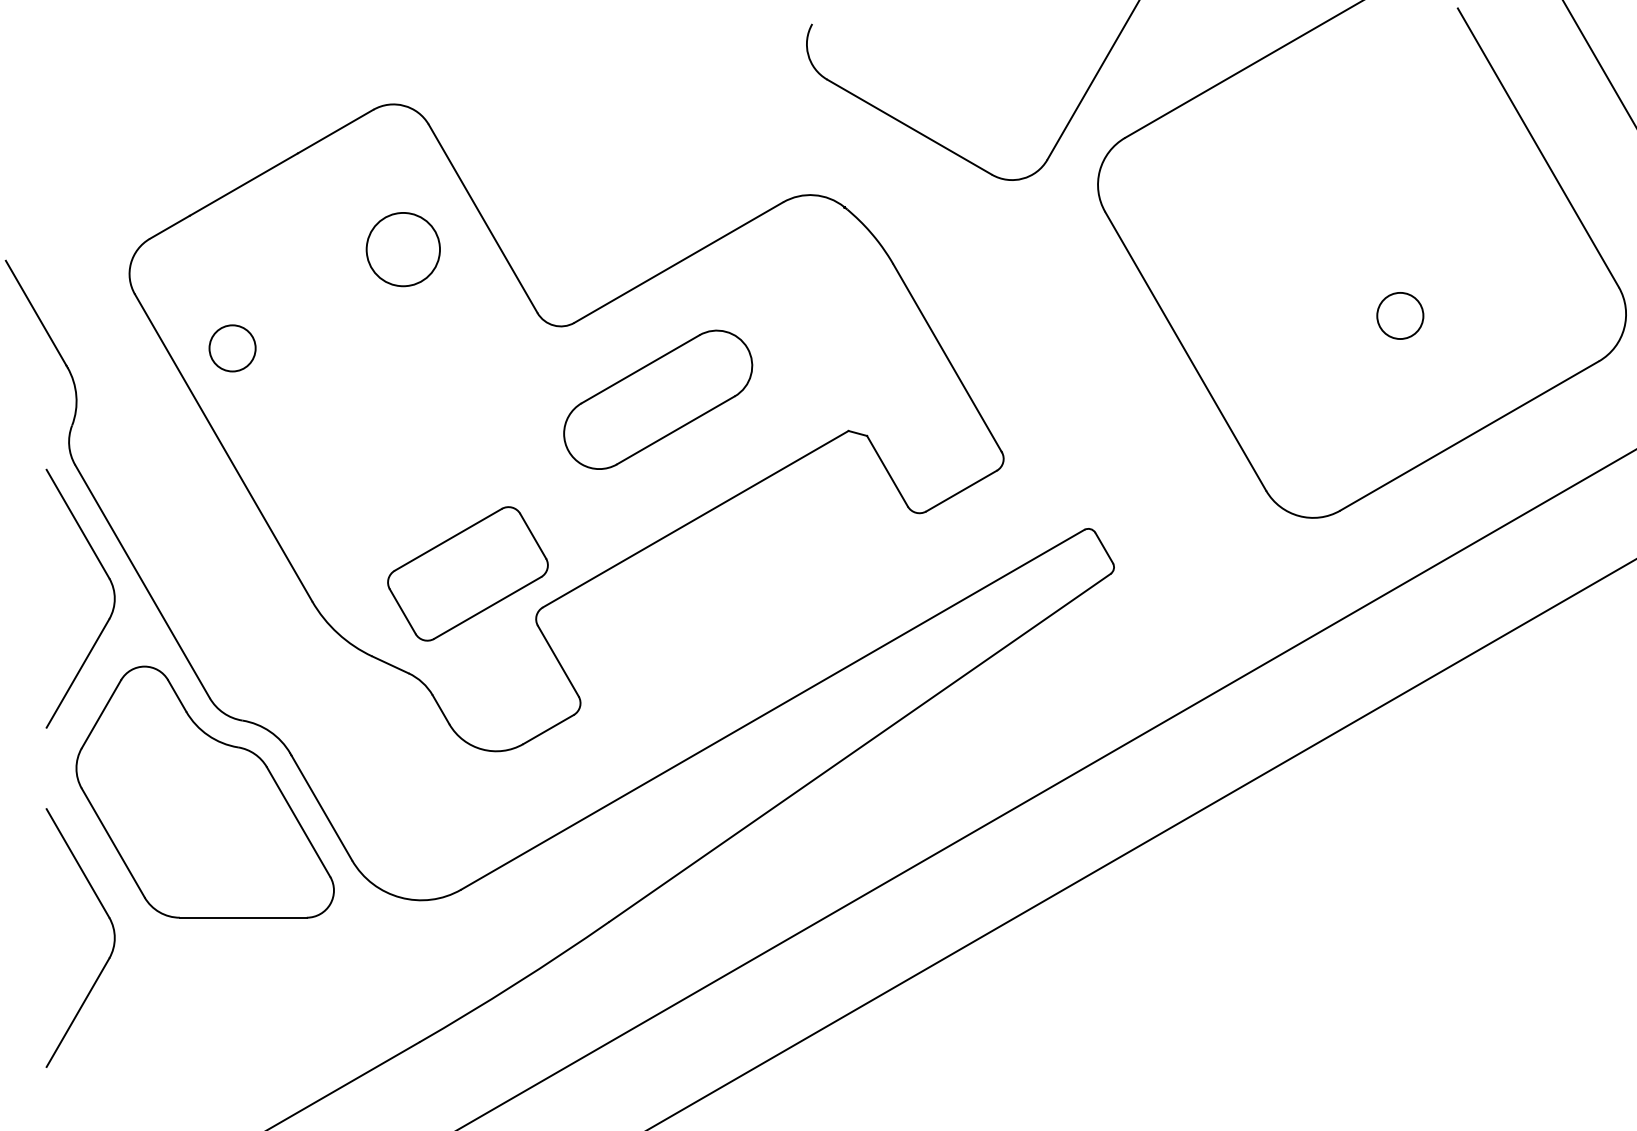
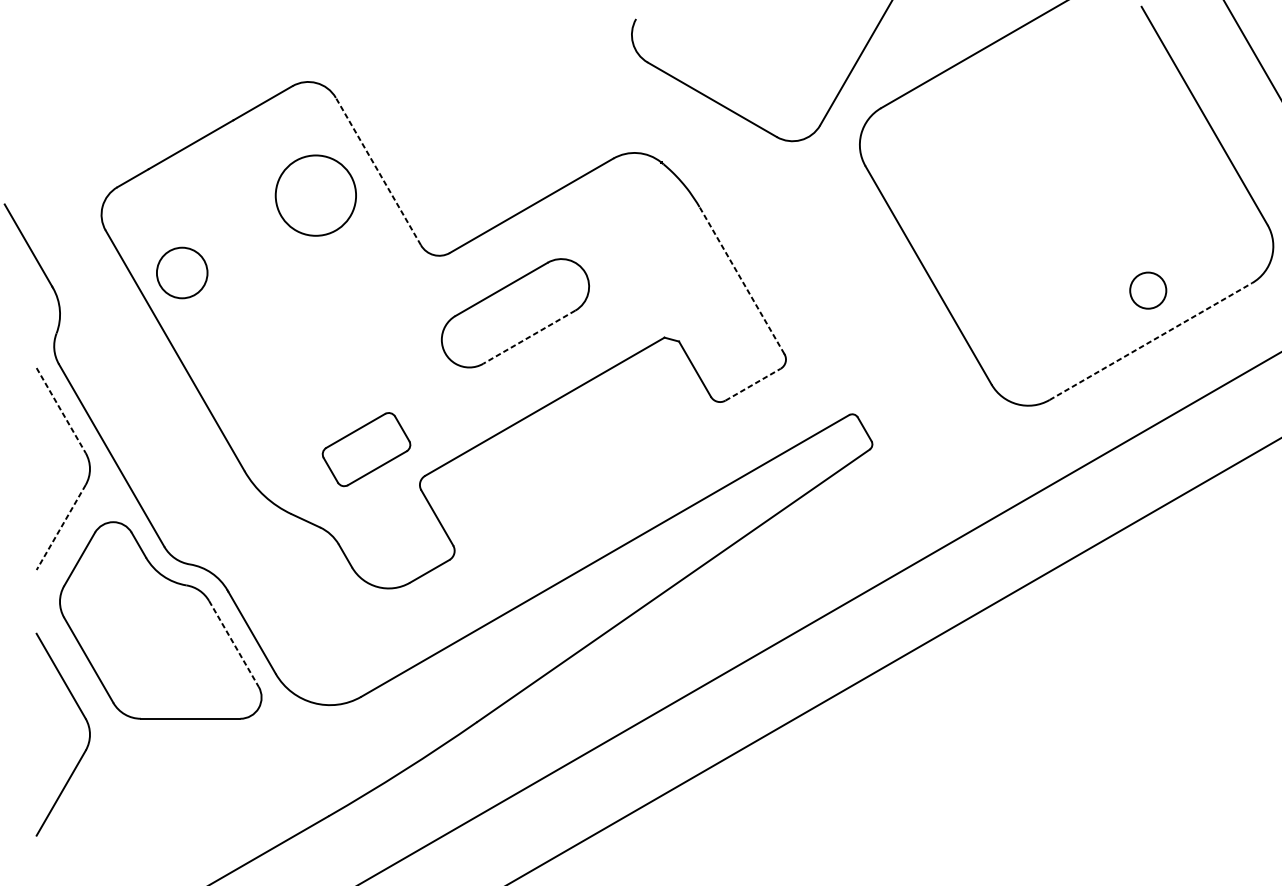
line: (483, 218) -> (378, 171), solid -> dashed
circle: (403, 249) -> (316, 195), size x1.4
circle: (1400, 315) -> (1148, 290), moved
circle: (232, 348) -> (182, 273), size x1.4
line: (947, 357) -> (742, 280), solid -> dashed
line: (675, 430) -> (529, 337), solid -> dashed
line: (1470, 435) -> (1151, 341), solid -> dashed
line: (961, 491) -> (752, 385), solid -> dashed
line: (78, 524) -> (61, 410), solid -> dashed
part: (467, 573) -> (366, 449), size x0.7
line: (78, 673) -> (61, 527), solid -> dashed
line: (298, 822) -> (233, 644), solid -> dashed

